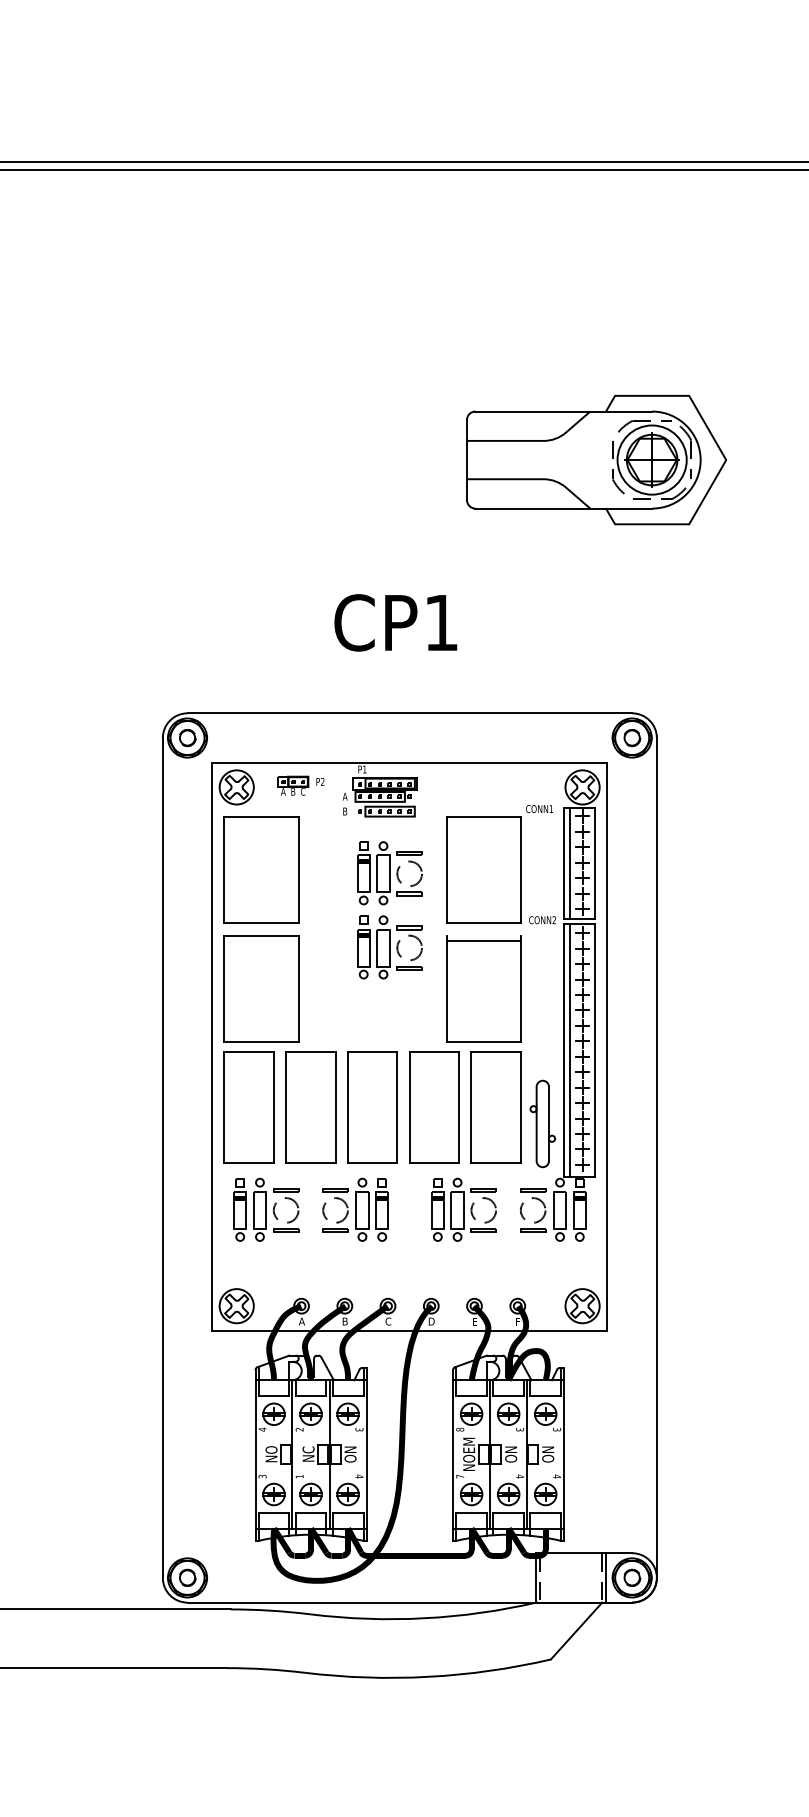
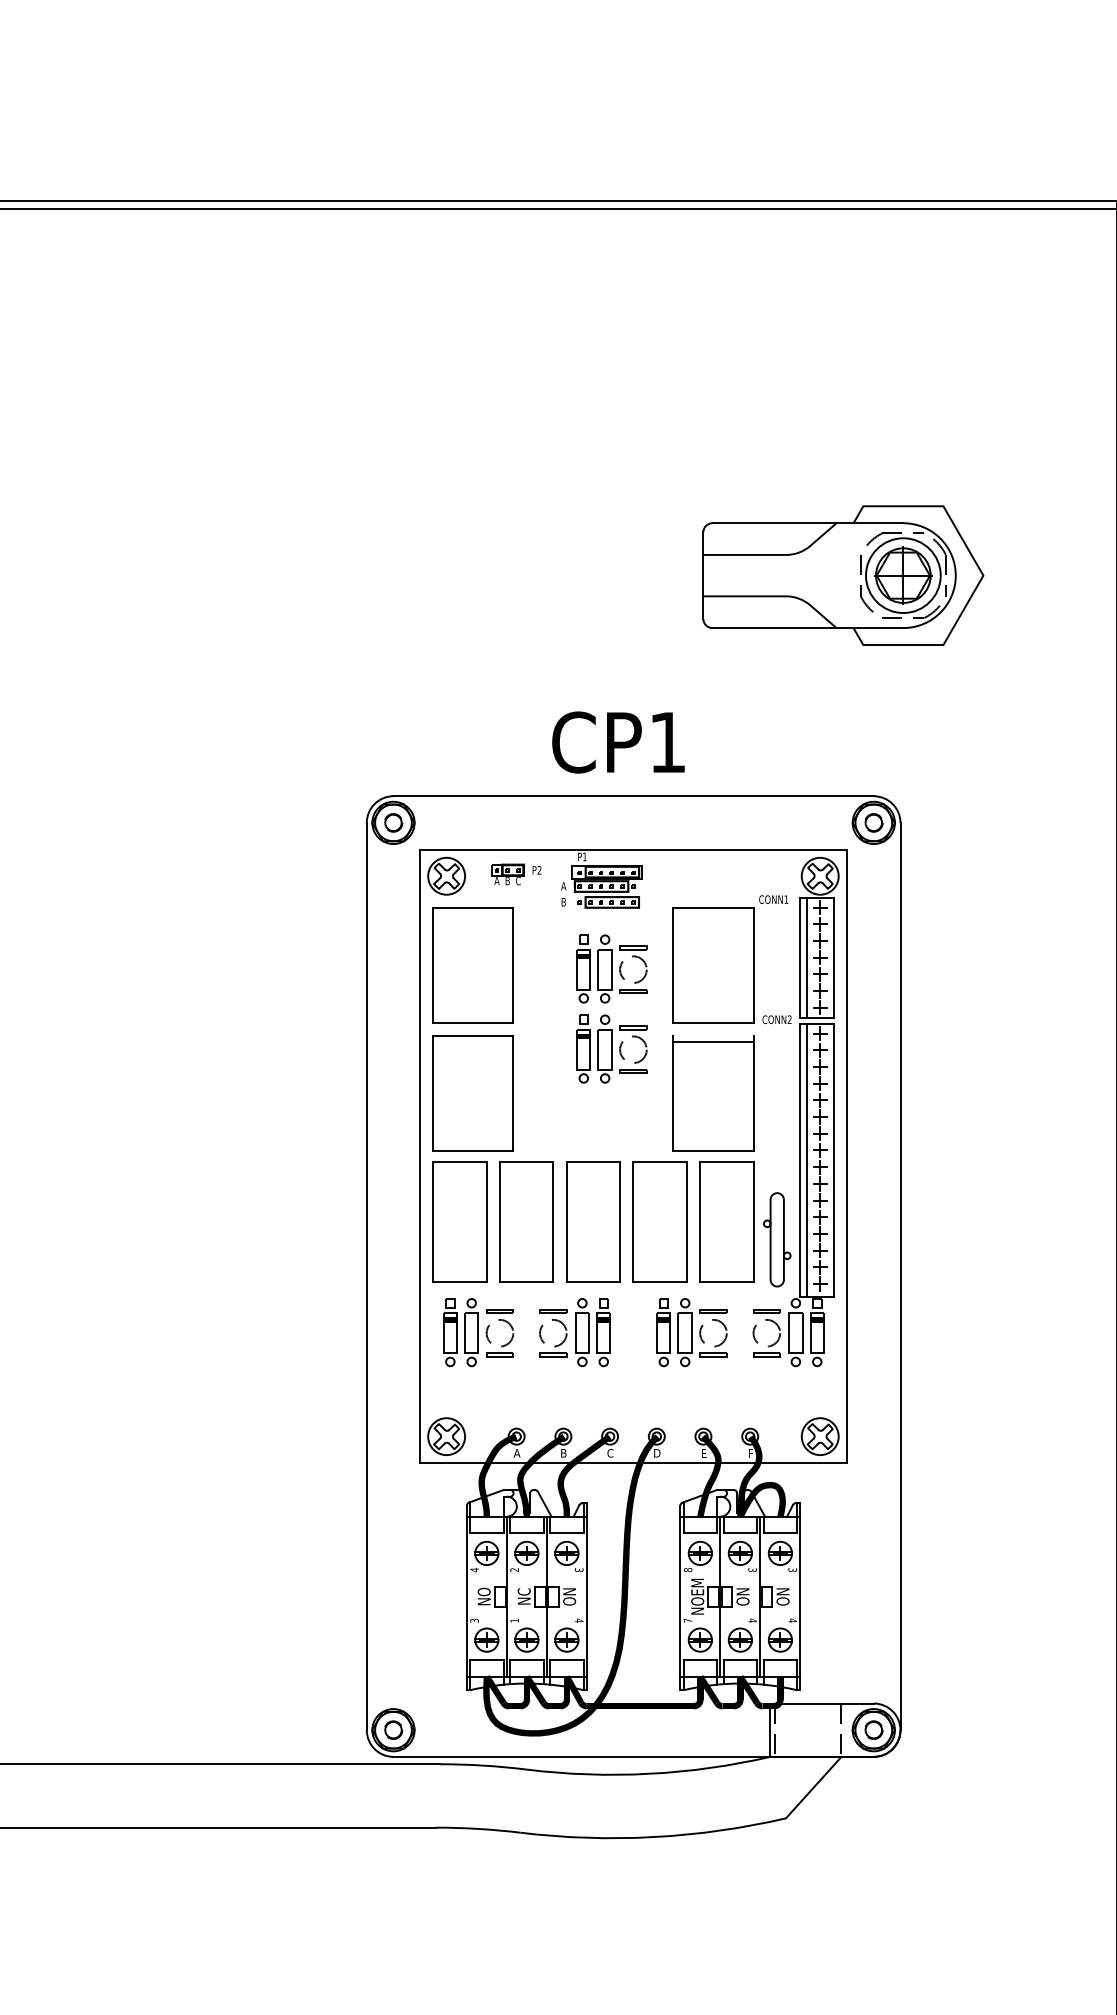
part: (596, 459) -> (843, 575), moved
text: (395, 622) -> (618, 742), moved
line: (605, 1577) -> (845, 1729), removed

